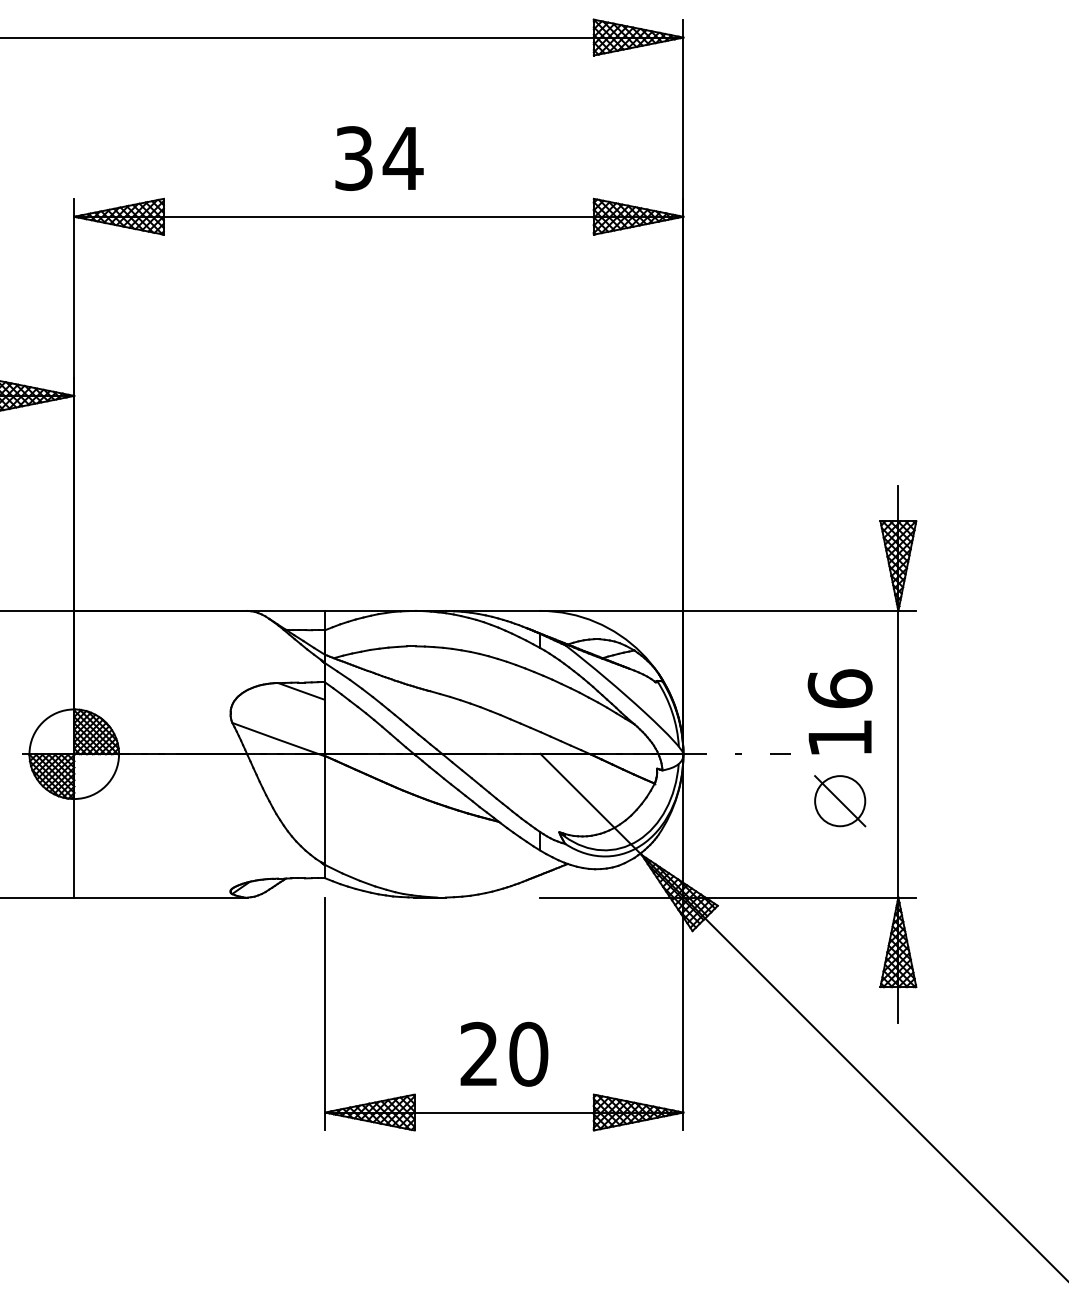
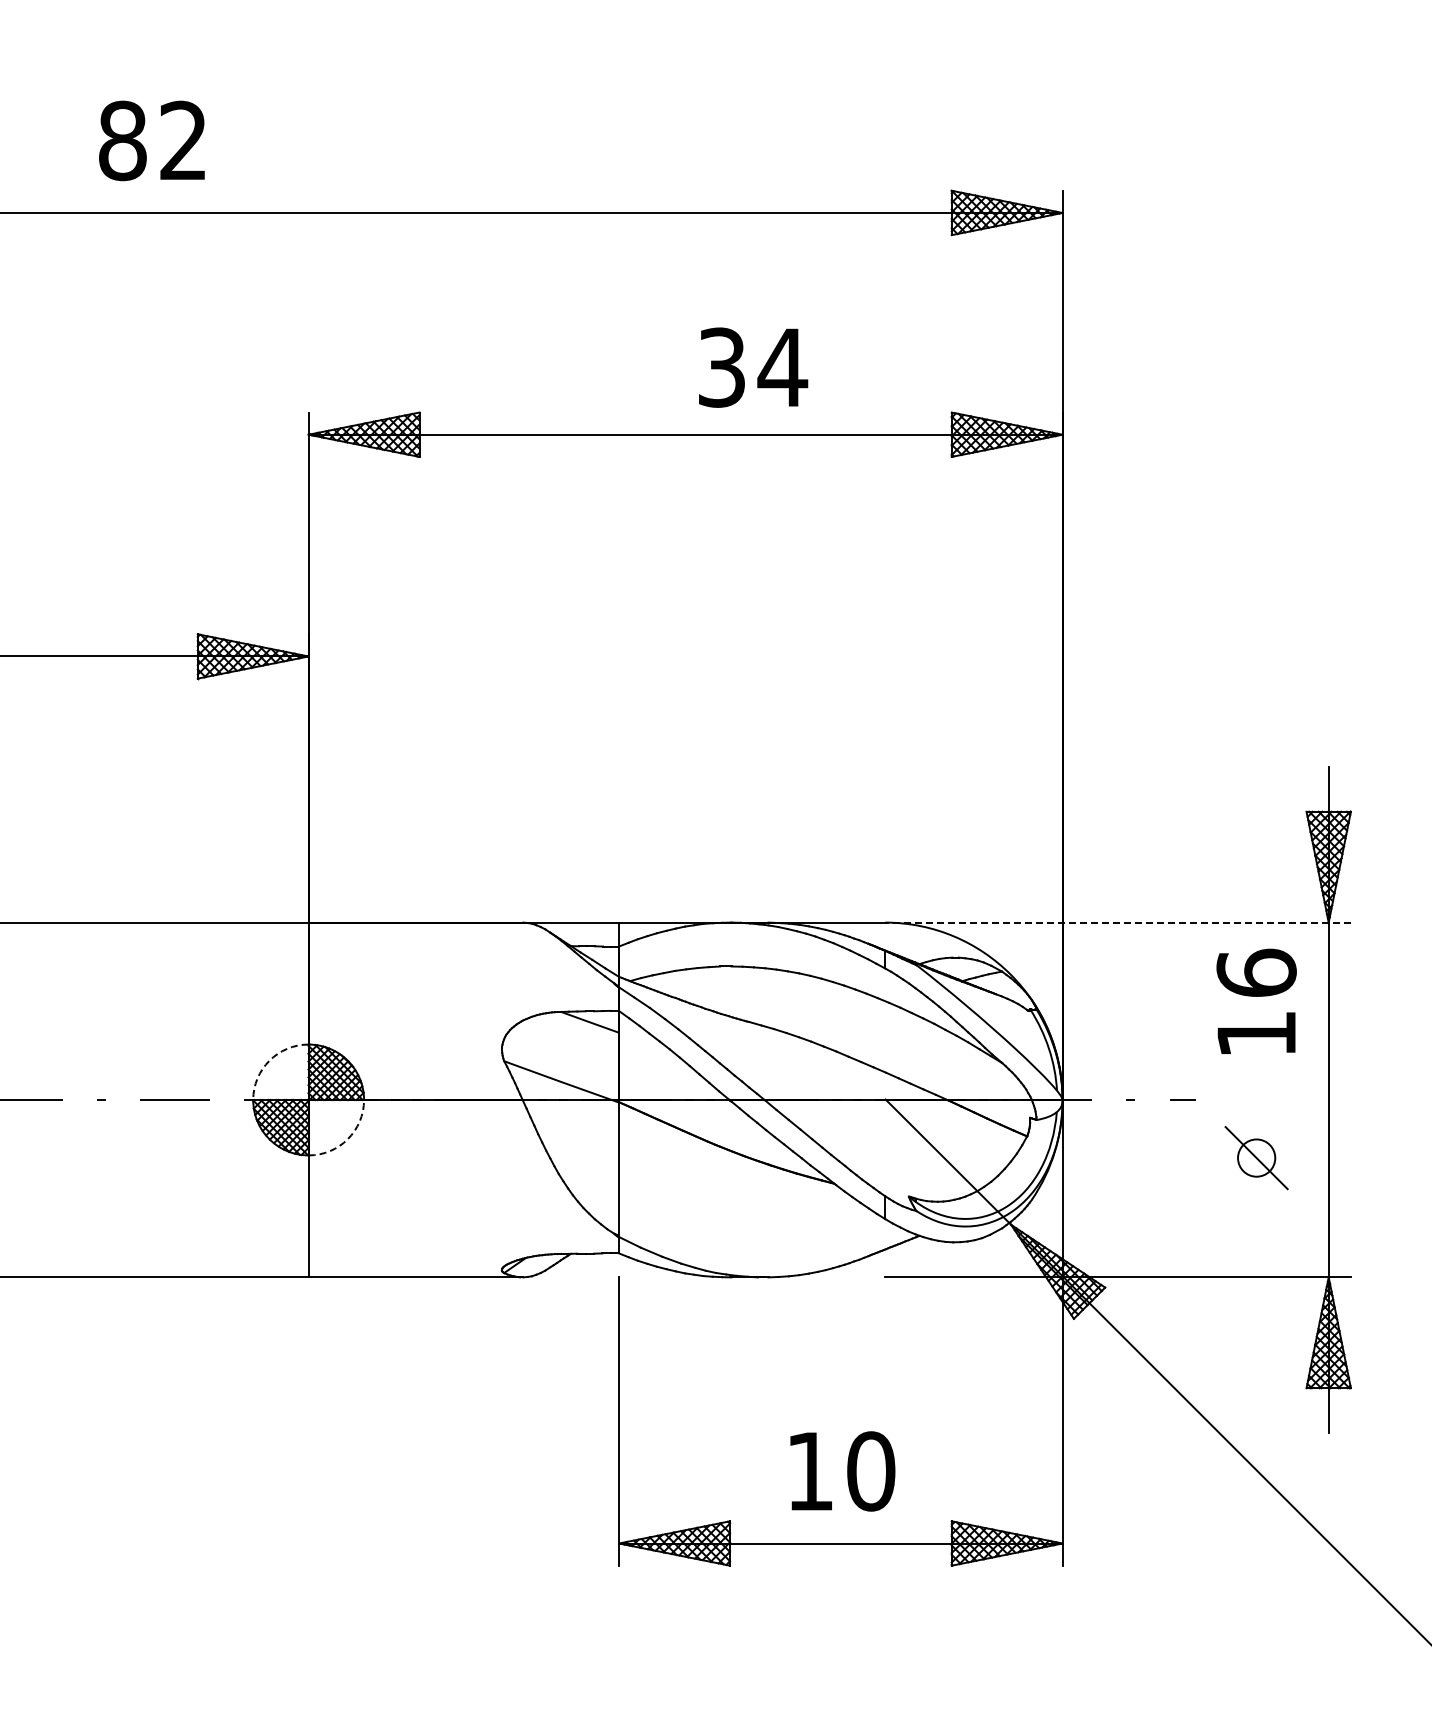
text: (379, 158) -> (753, 367), moved
line: (728, 610) -> (1118, 922), solid -> dashed
text: (840, 711) -> (1256, 1000), moved
arc: (42, 722) -> (269, 1060), solid -> dashed
arc: (105, 786) -> (347, 1139), solid -> dashed
circle: (840, 801) -> (1256, 1158), size x0.6
text: (478, 1053) -> (809, 1470), 20 -> 10

